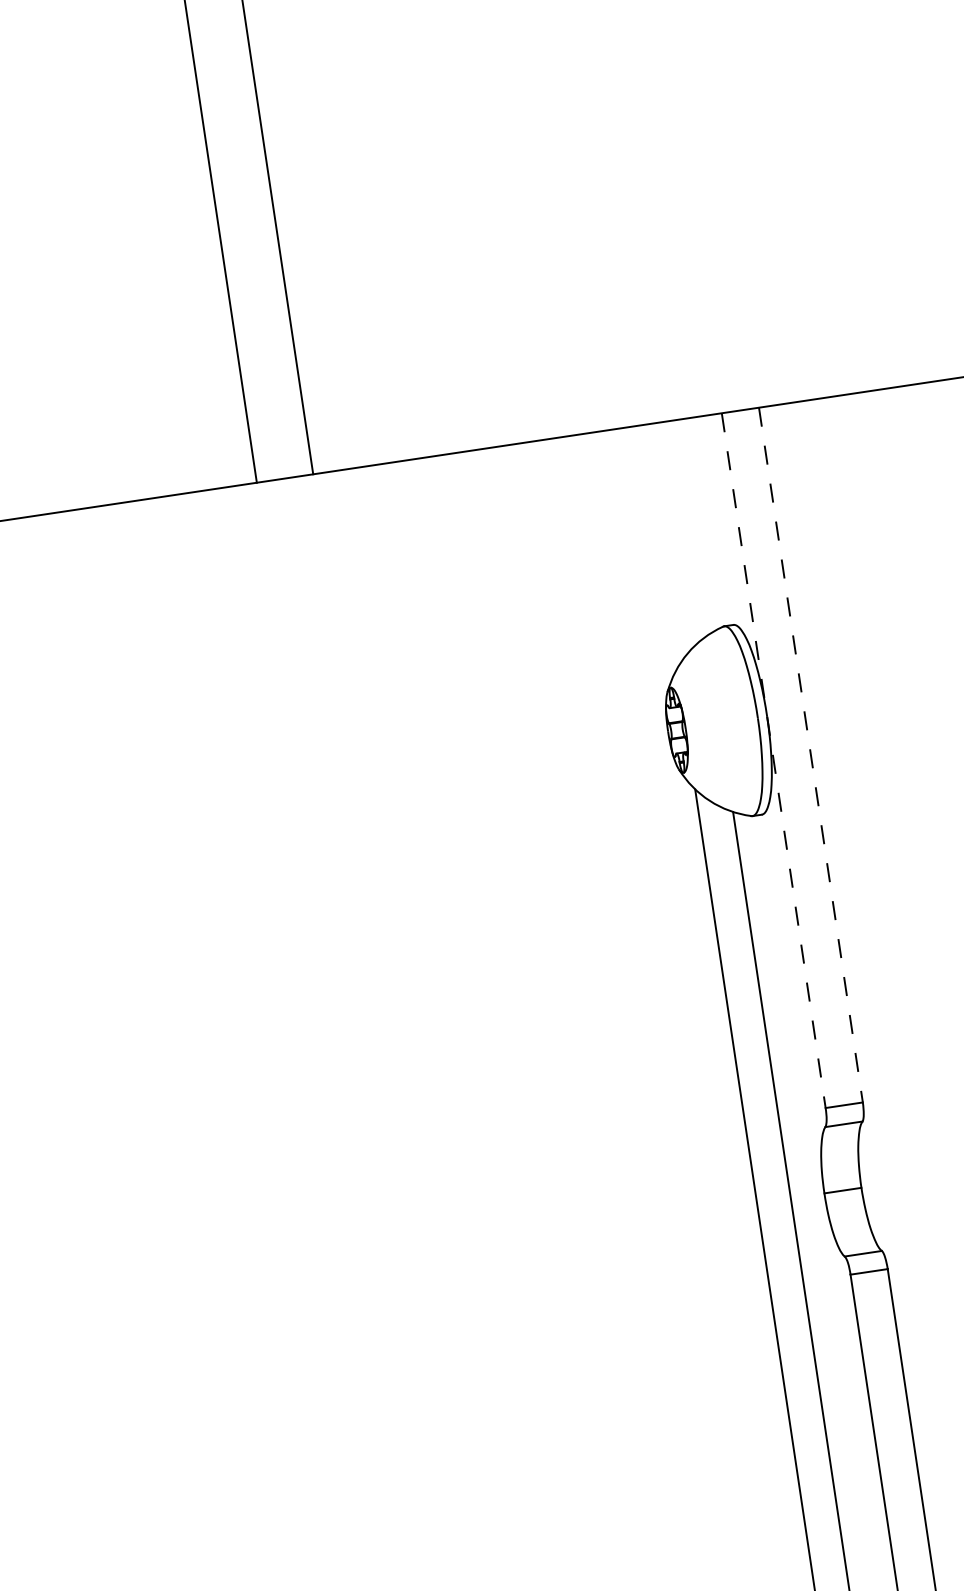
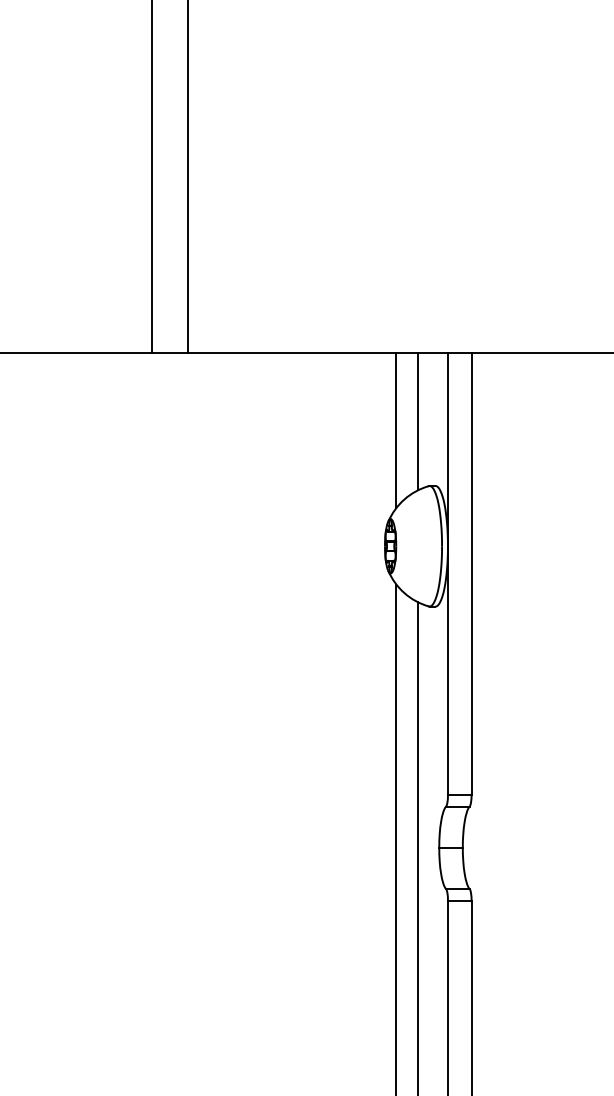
line: (689, 527) -> (417, 421), added
line: (658, 546) -> (396, 430), added
line: (810, 755) -> (471, 574), dashed -> solid
line: (773, 761) -> (447, 574), dashed -> solid

